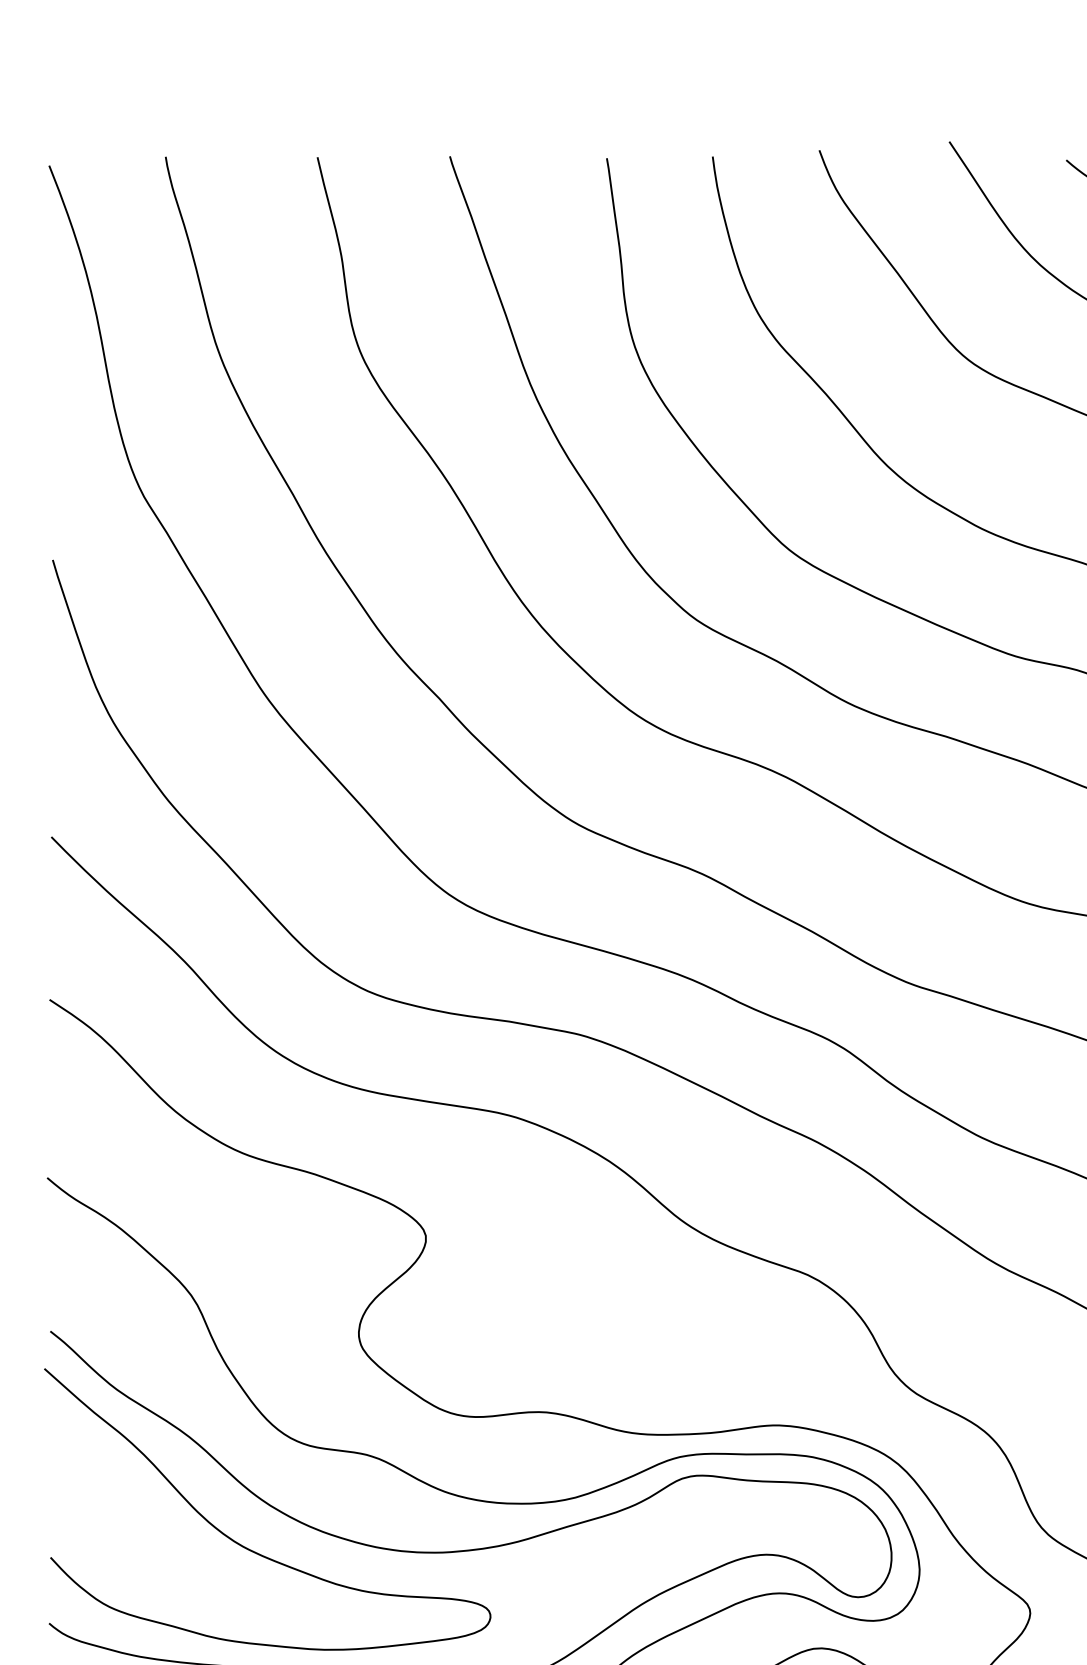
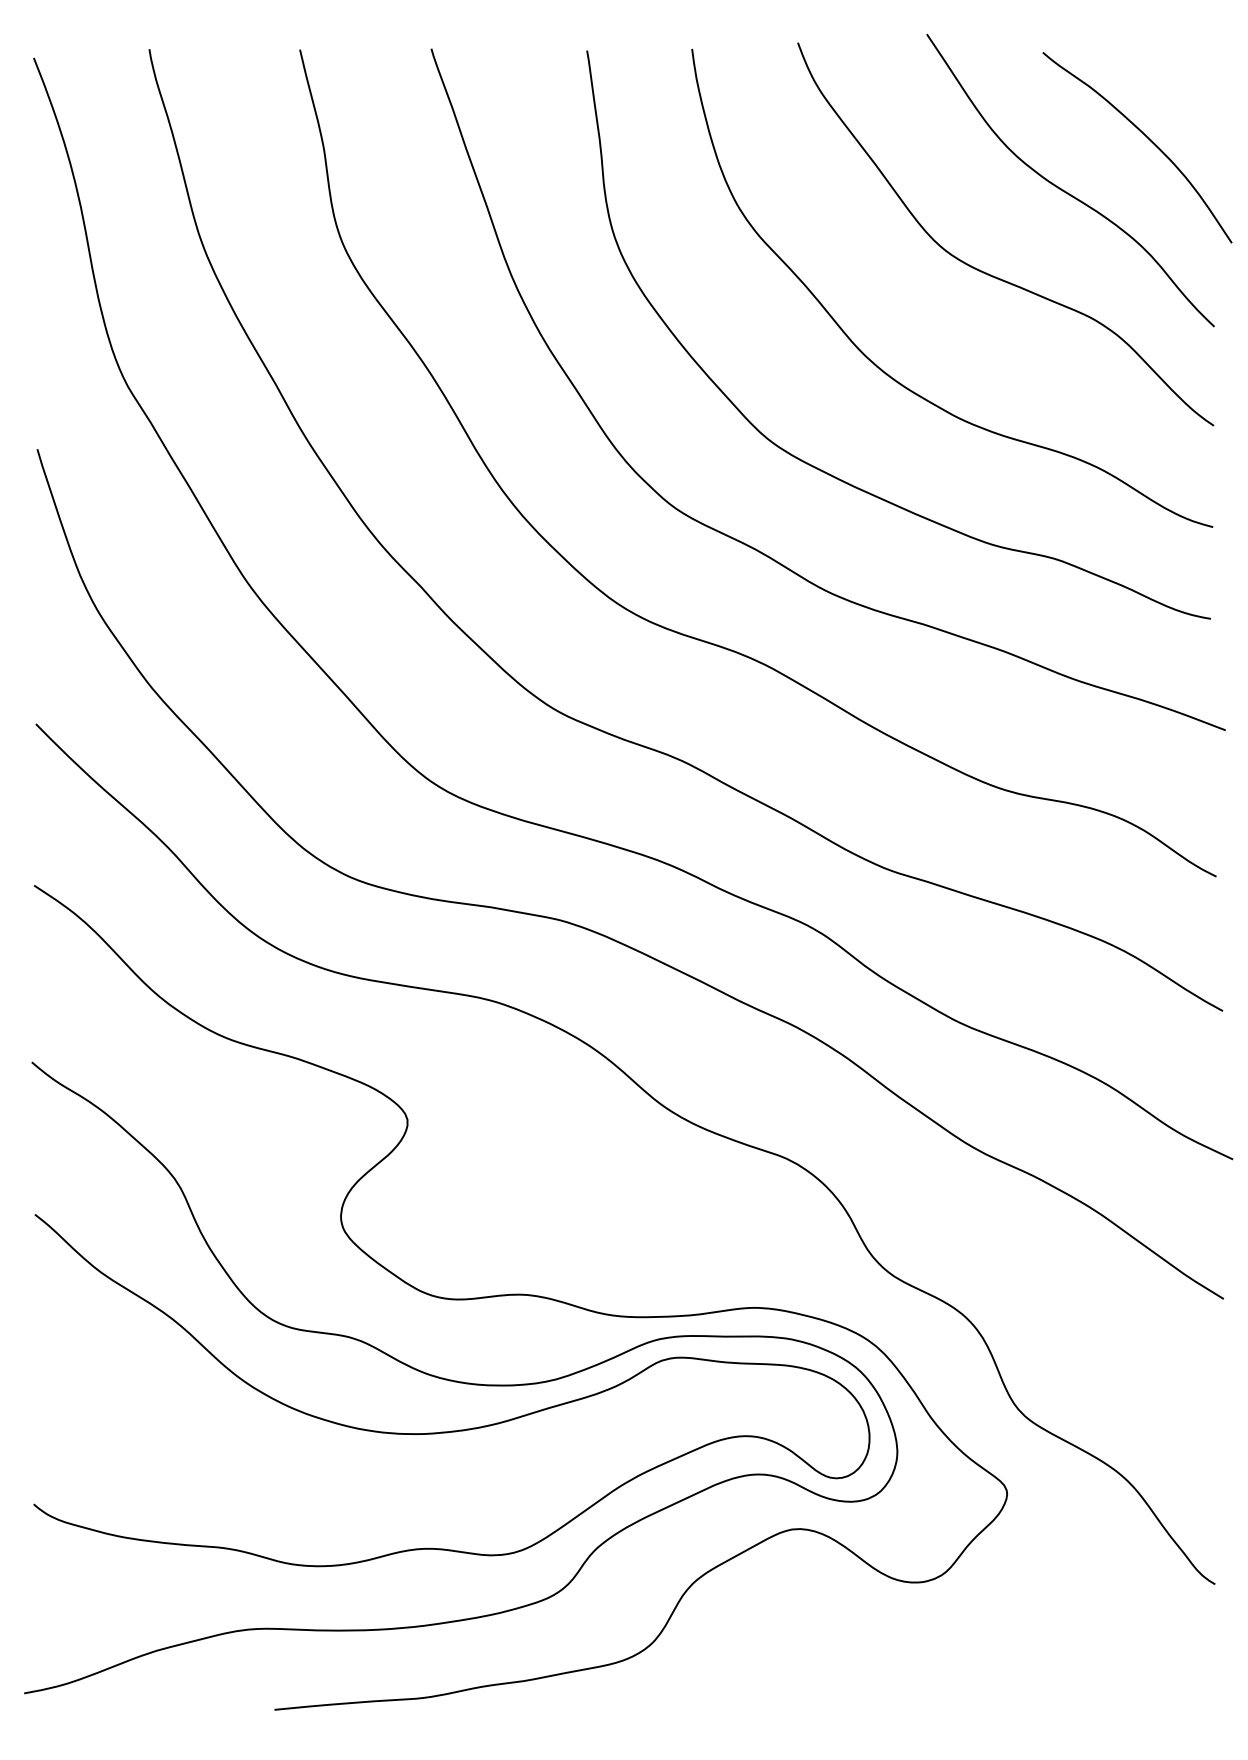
curve: (248, 1548) -> (231, 1429), removed

